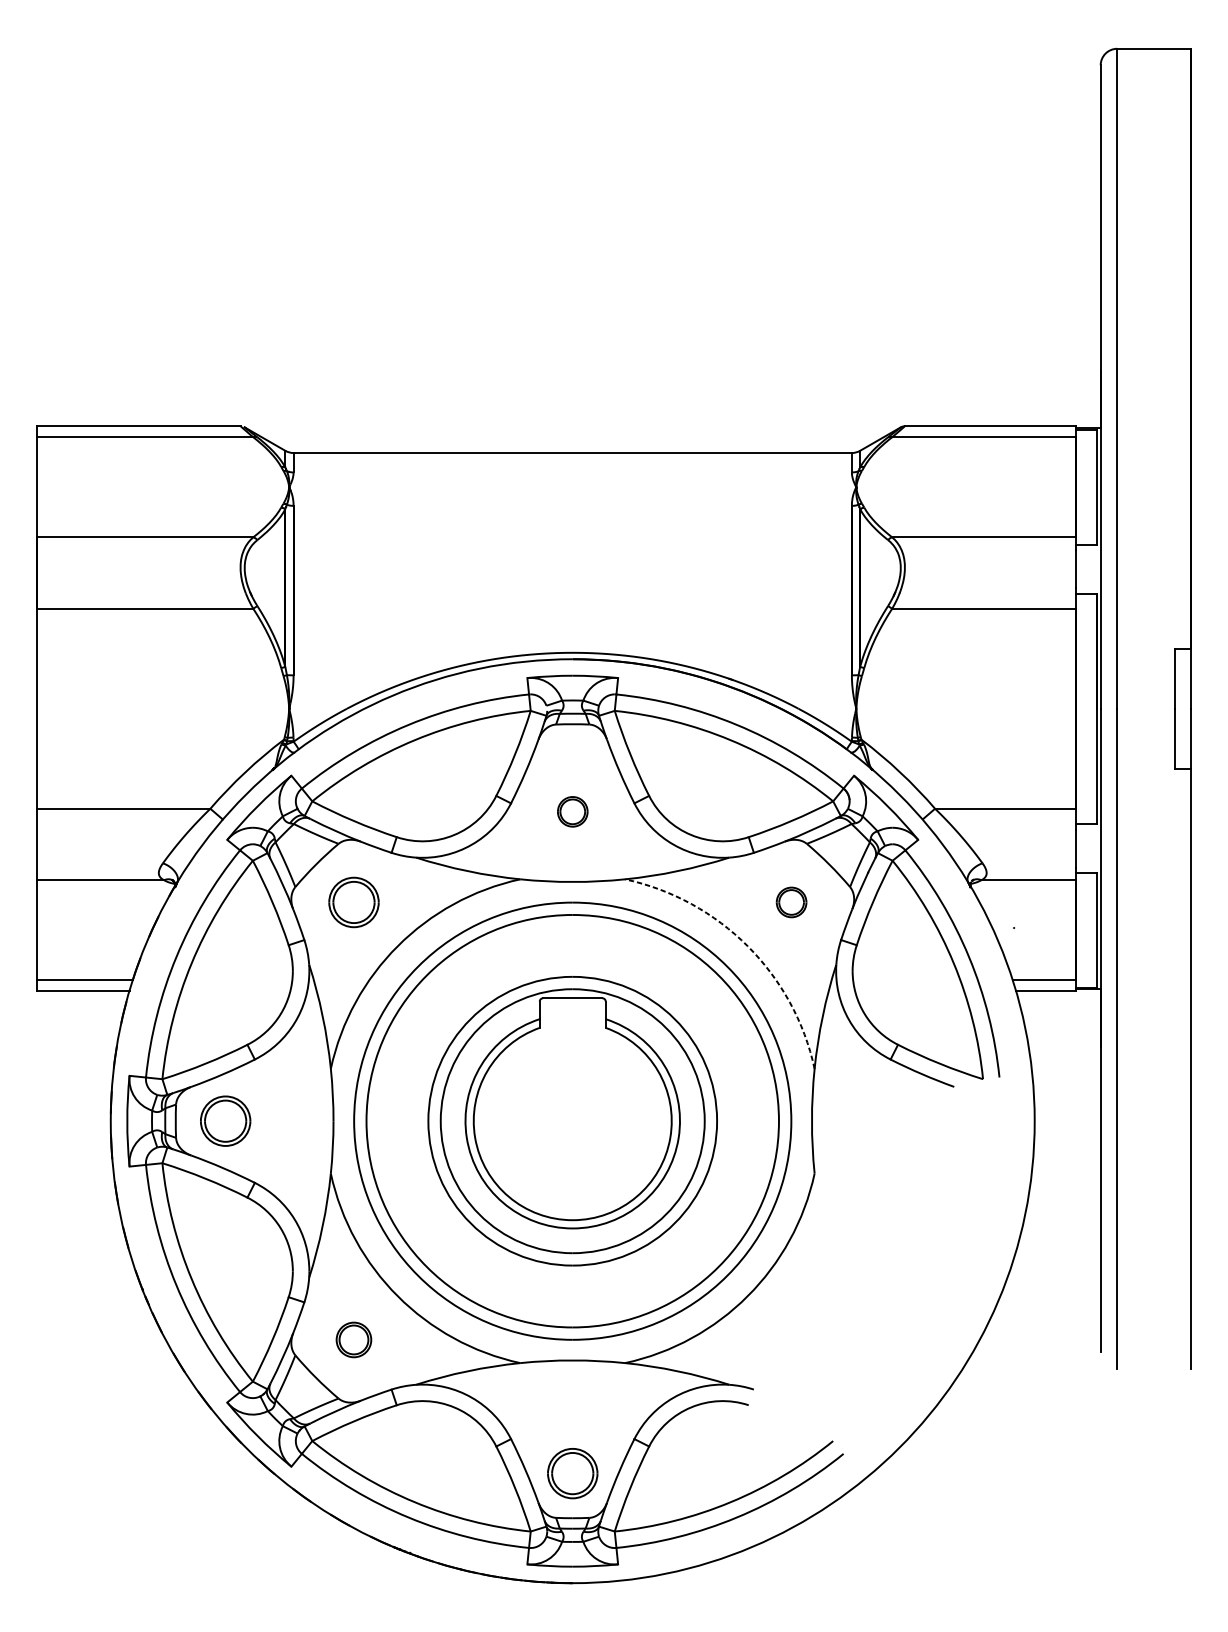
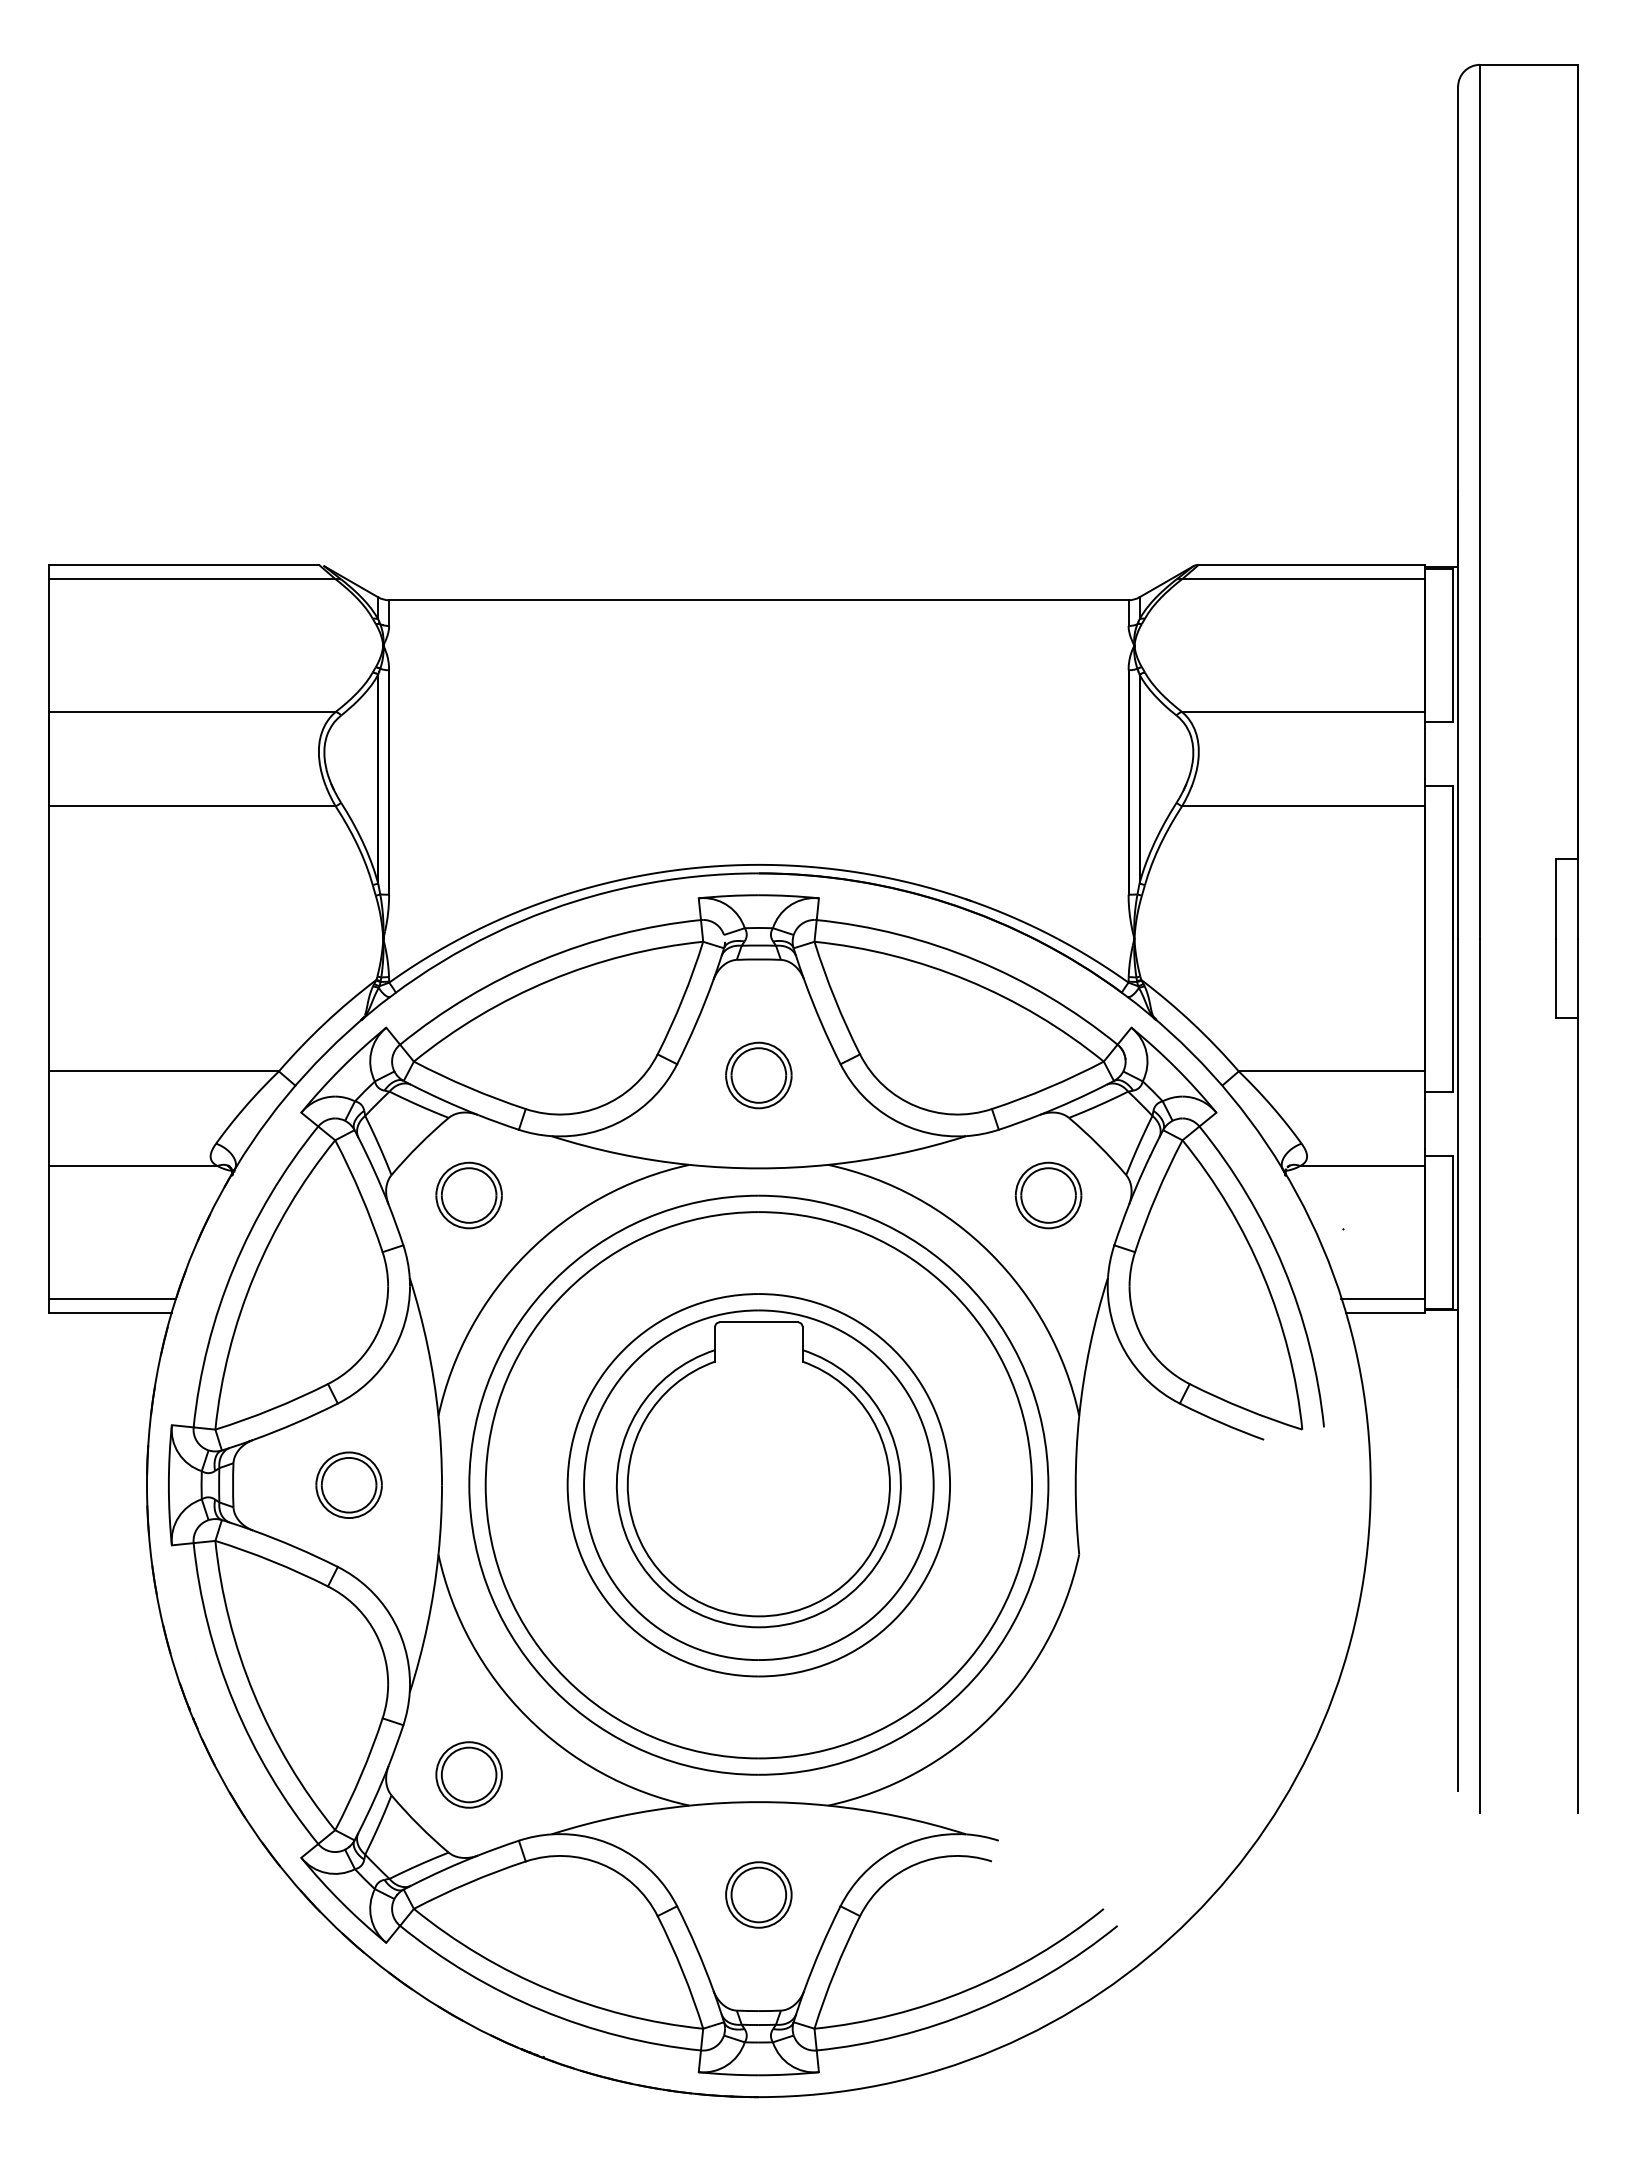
part: (572, 811) -> (758, 1075), size x1.67
part: (791, 902) -> (1048, 1195), size x1.67
arc: (747, 946) -> (990, 1253), dashed -> solid
part: (225, 1120) -> (348, 1484), moved
part: (353, 1339) -> (468, 1774), size x1.43
part: (572, 1473) -> (758, 1894), moved

